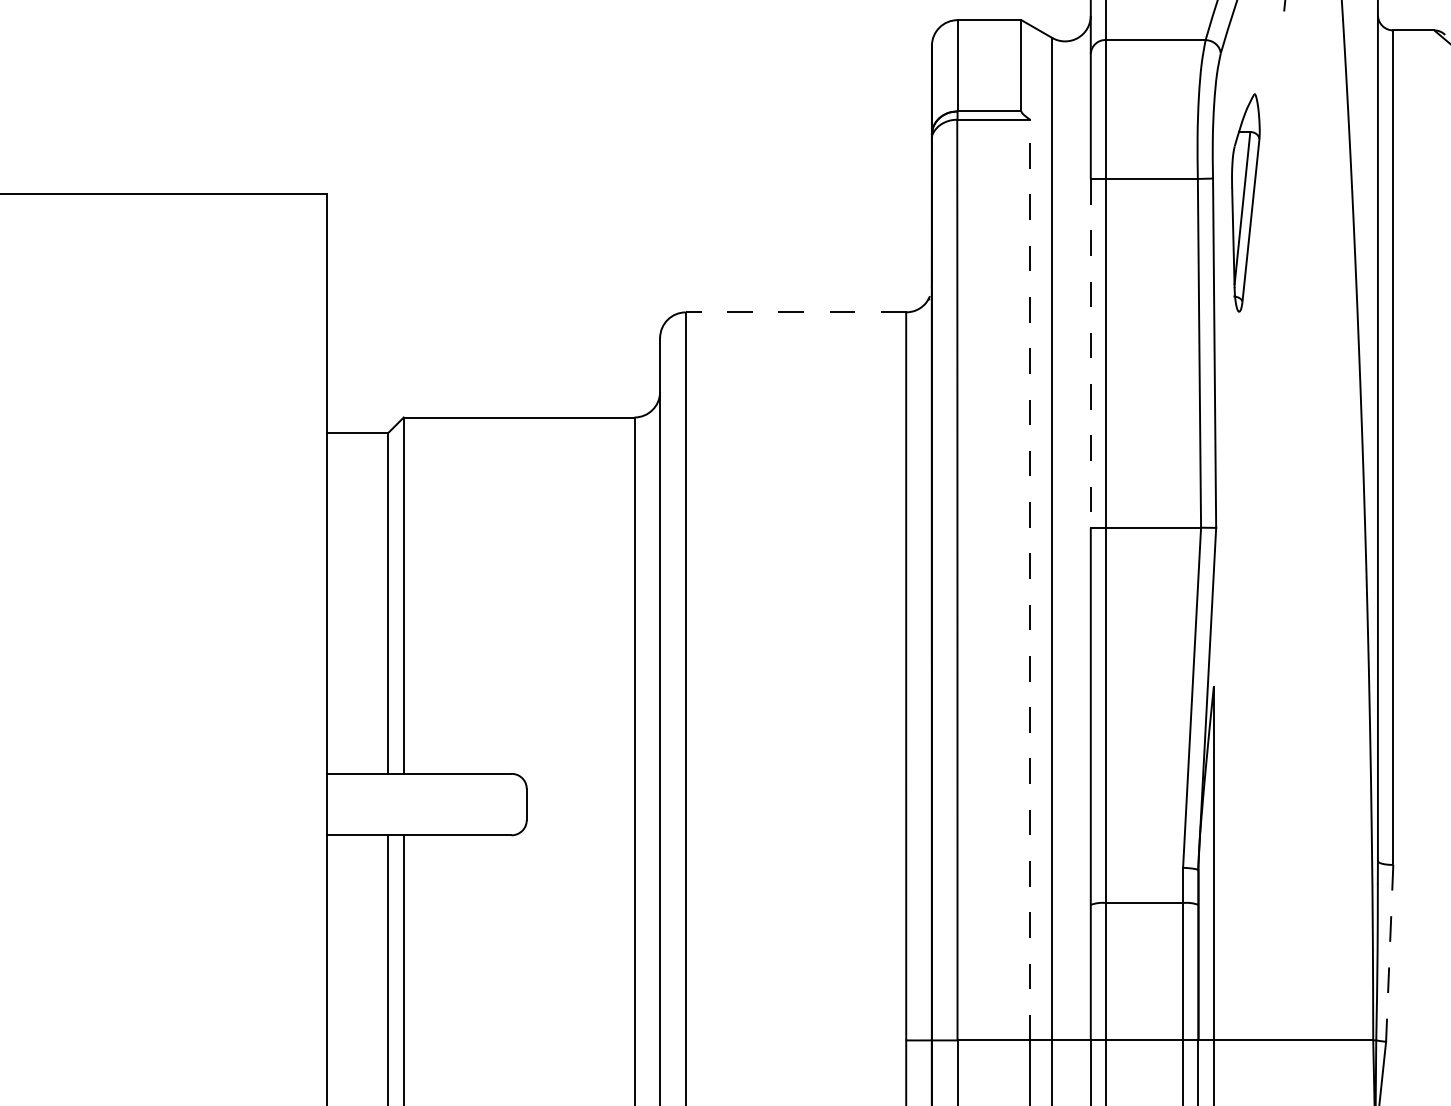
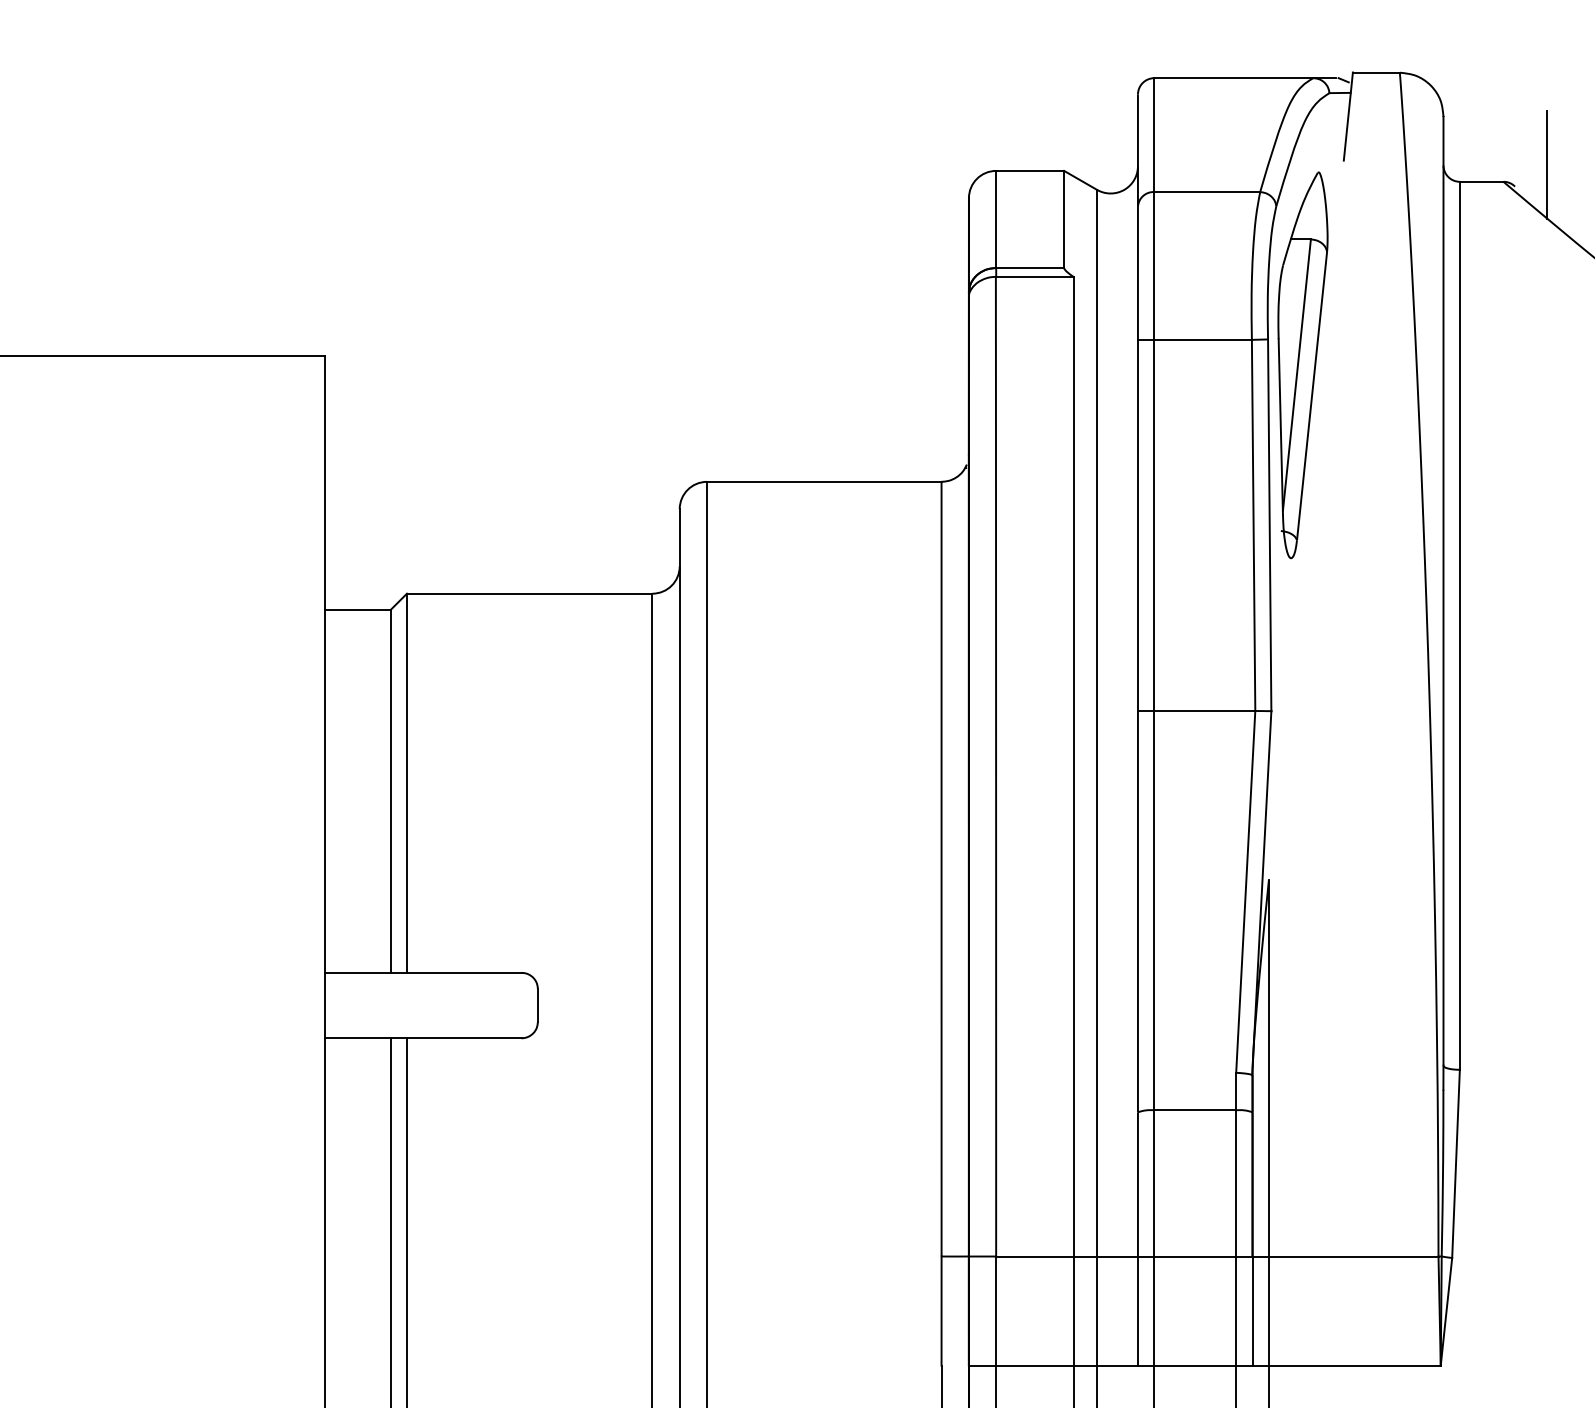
part: (1245, 203) -> (1302, 365), size x1.67
line: (796, 312) -> (824, 481), dashed -> solid
line: (1090, 353) -> (1137, 525), dashed -> solid
line: (1030, 579) -> (1073, 766), dashed -> solid
line: (1390, 953) -> (1456, 1164), dashed -> solid

